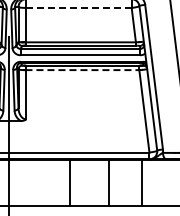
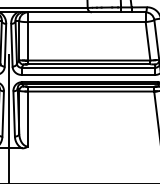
line: (79, 7) -> (87, 21), dashed -> solid
line: (81, 70) -> (89, 91), dashed -> solid

